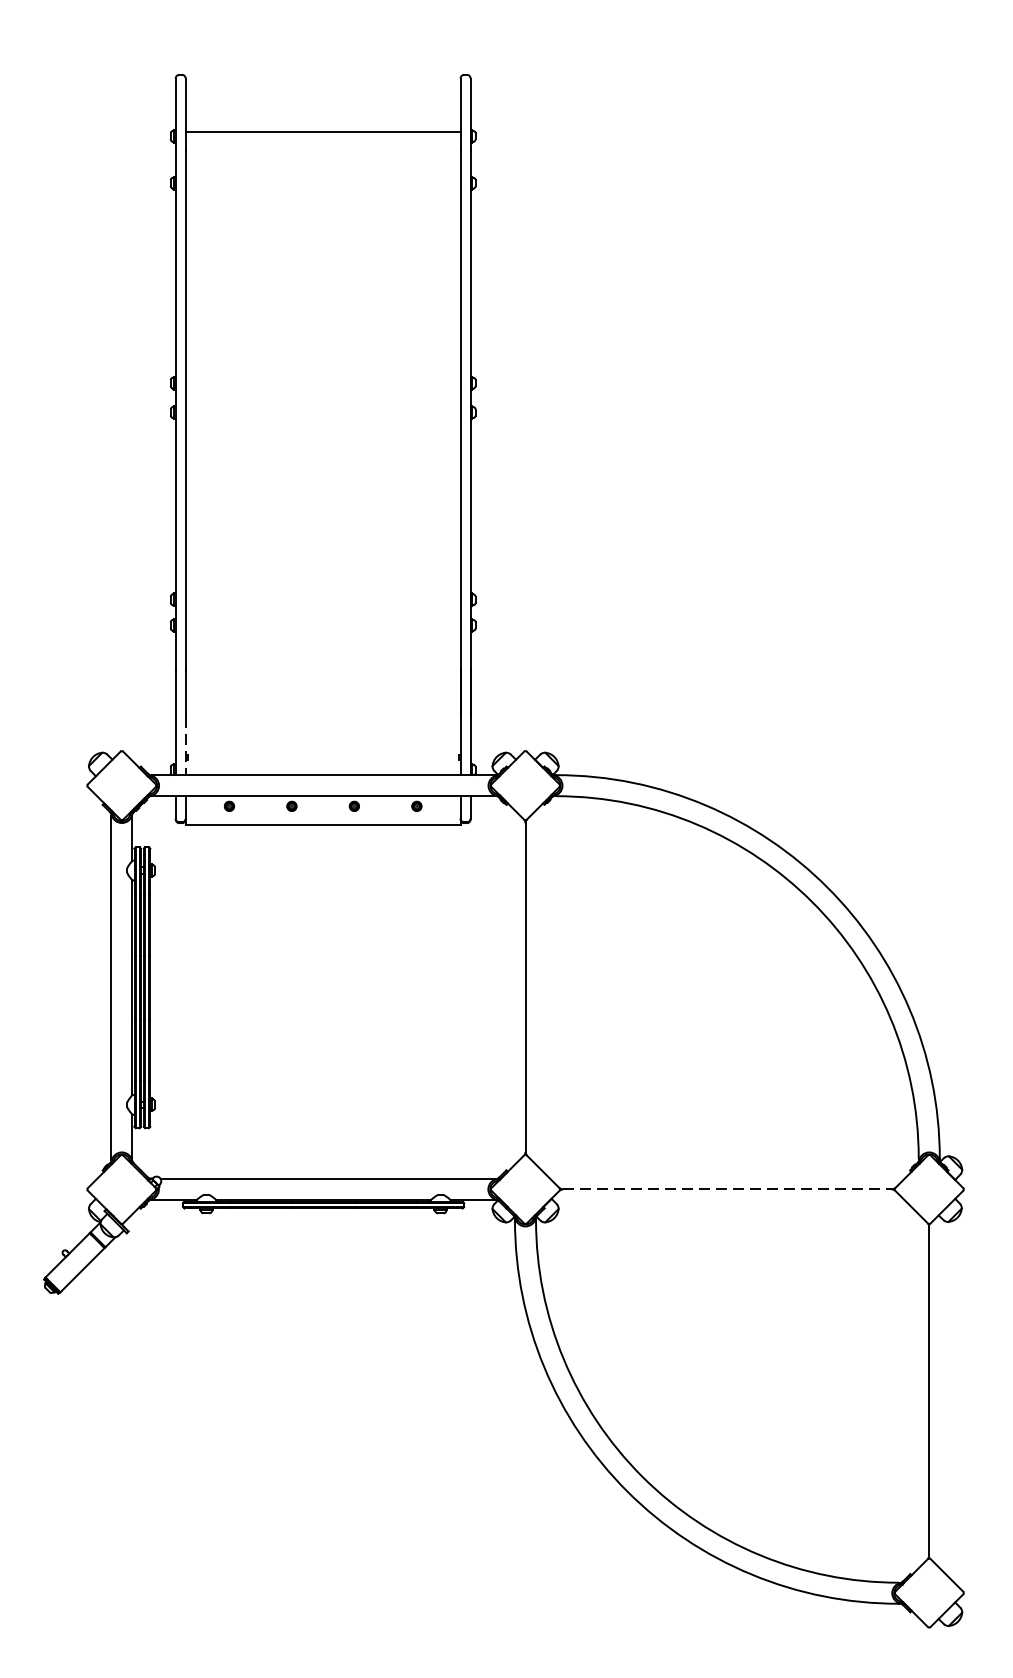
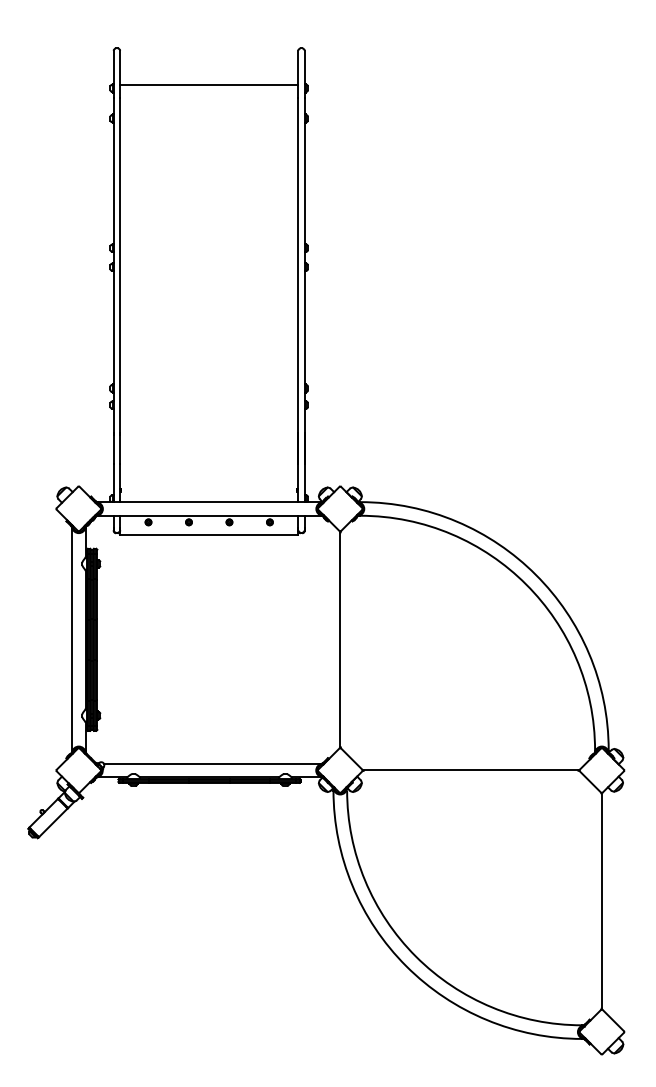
line: (186, 746) -> (120, 483), dashed -> solid
line: (728, 1189) -> (471, 770), dashed -> solid

